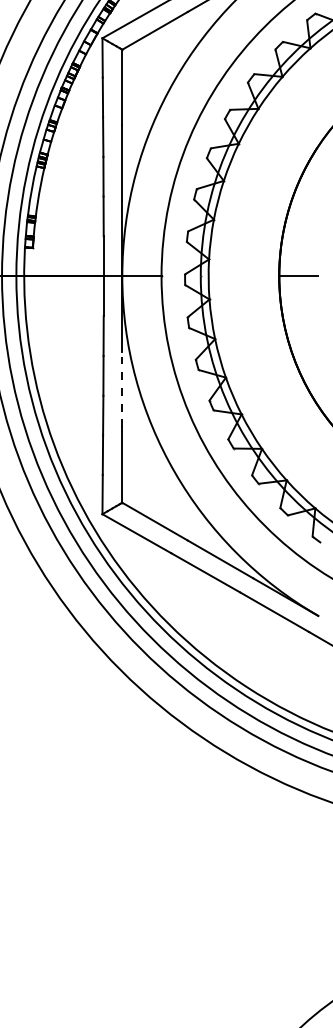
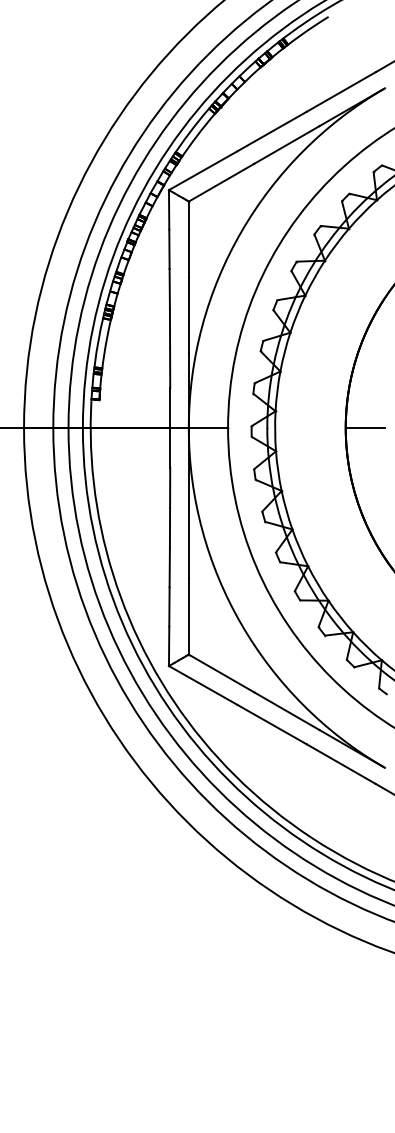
line: (121, 389) -> (188, 541), dashed -> solid

